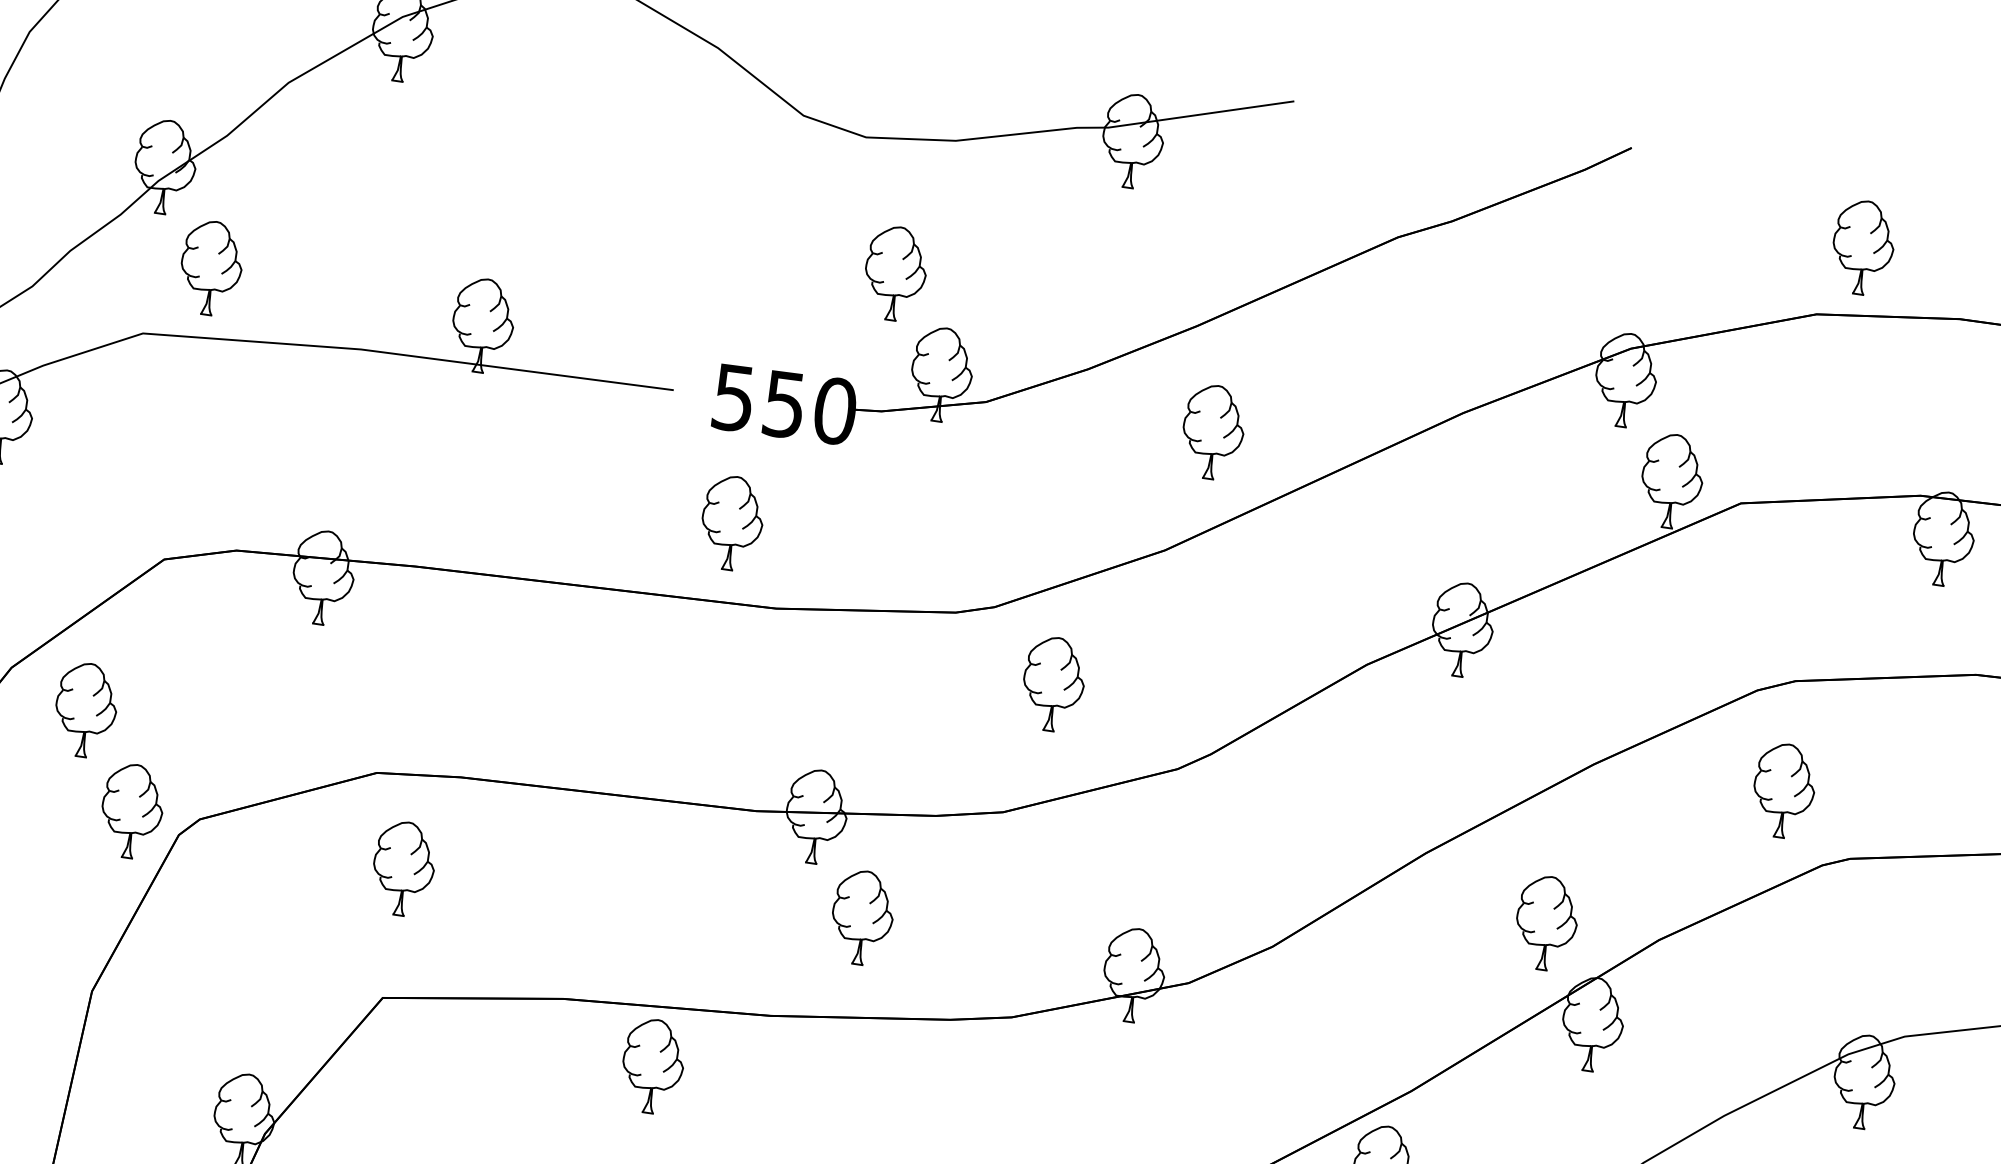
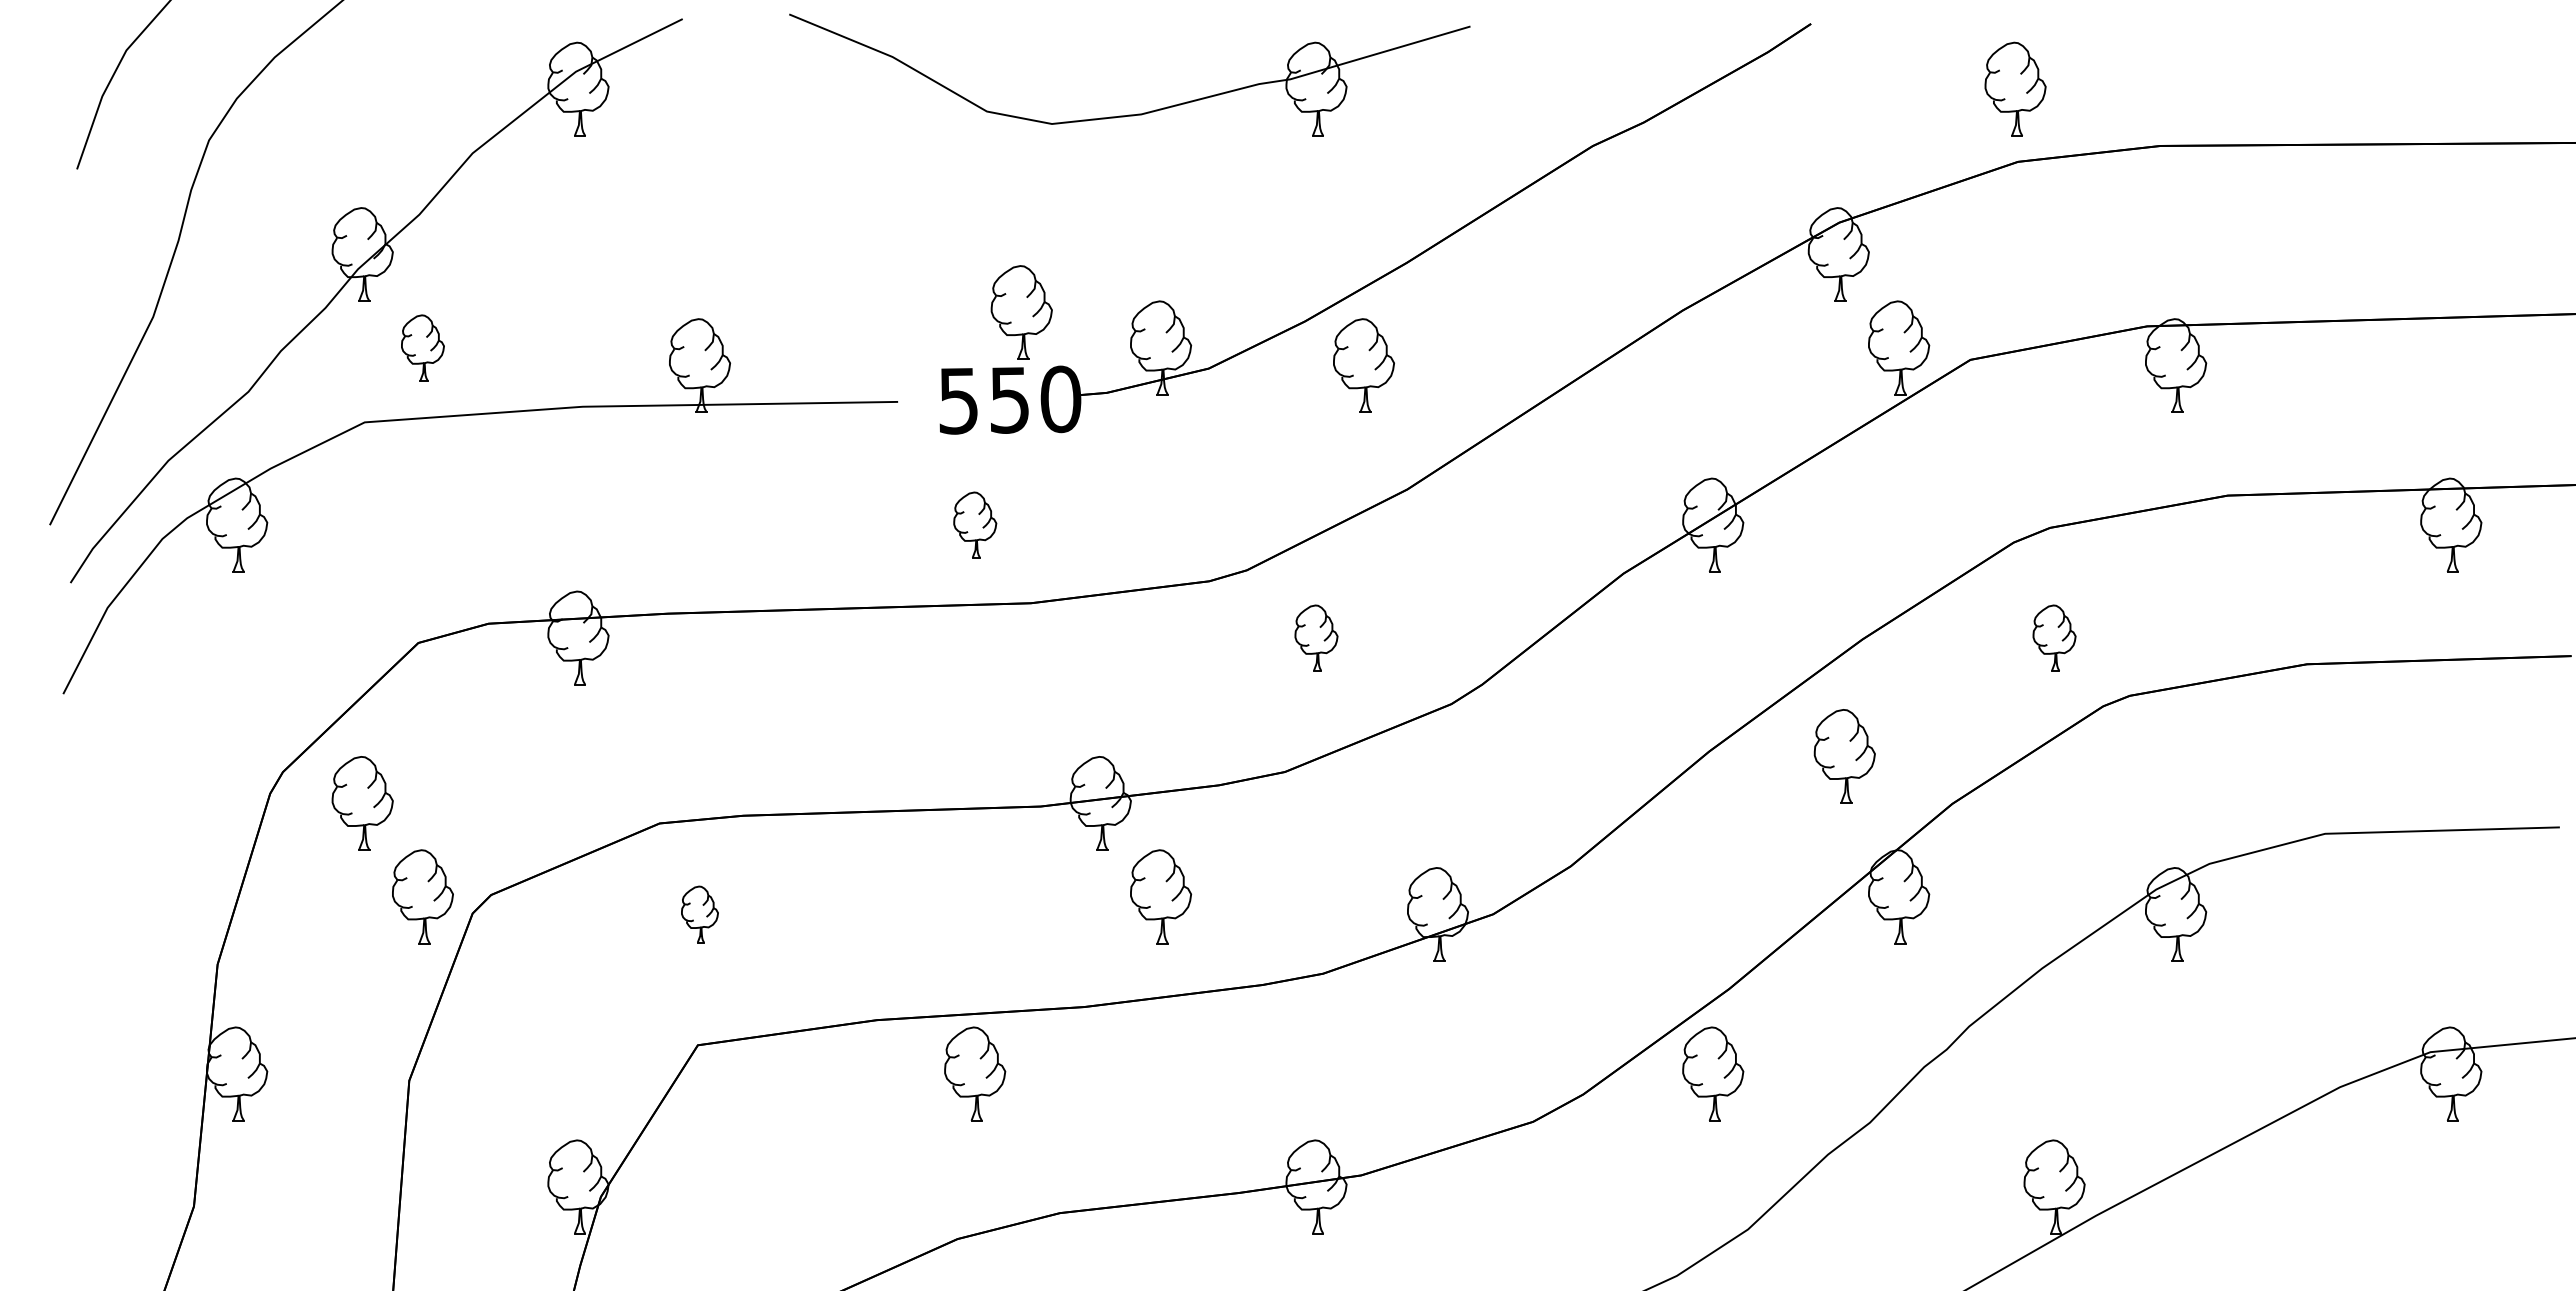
part: (1863, 246) -> (2015, 88), moved
part: (210, 267) -> (422, 347), size x0.7
part: (895, 273) -> (1021, 312), moved
part: (1212, 432) -> (1363, 365), moved
part: (732, 522) -> (975, 524), size x0.7
part: (1053, 683) -> (1316, 637), size x0.7
part: (1784, 790) -> (2054, 637), size x0.7
part: (403, 868) -> (699, 914), size x0.6
part: (1546, 923) -> (1844, 756), moved

